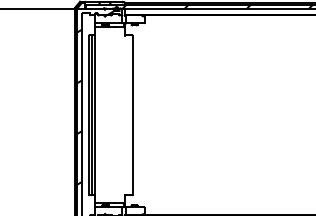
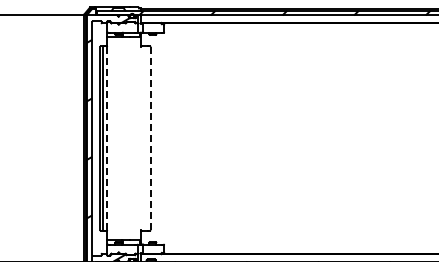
line: (95, 115) -> (107, 138), solid -> dashed
line: (132, 115) -> (150, 138), solid -> dashed

